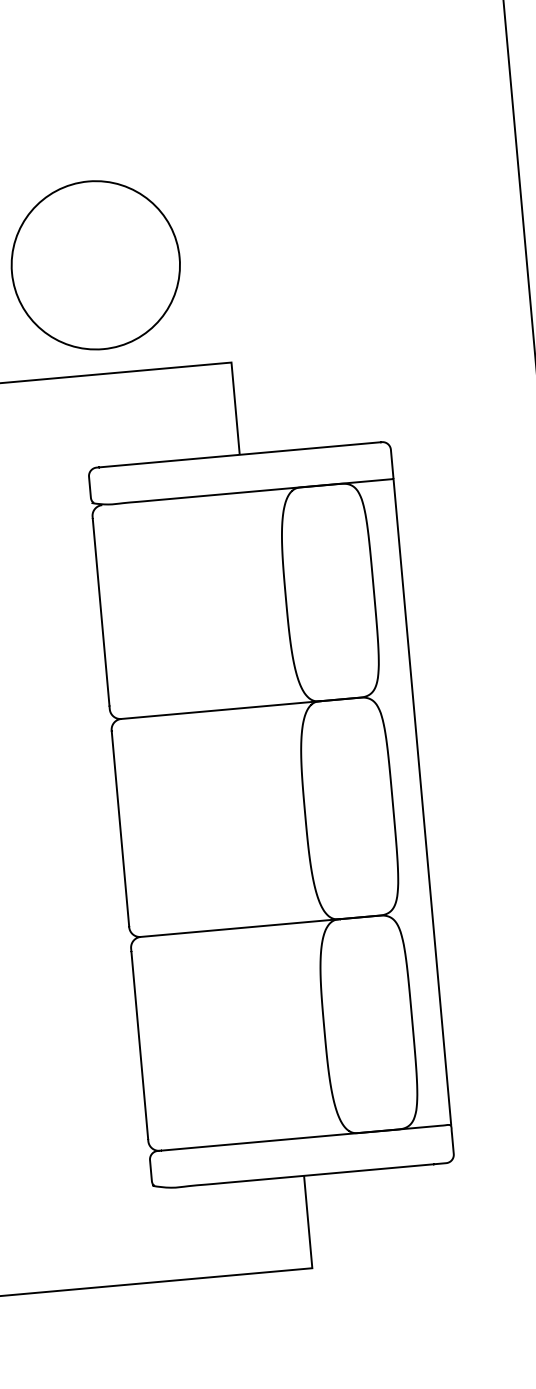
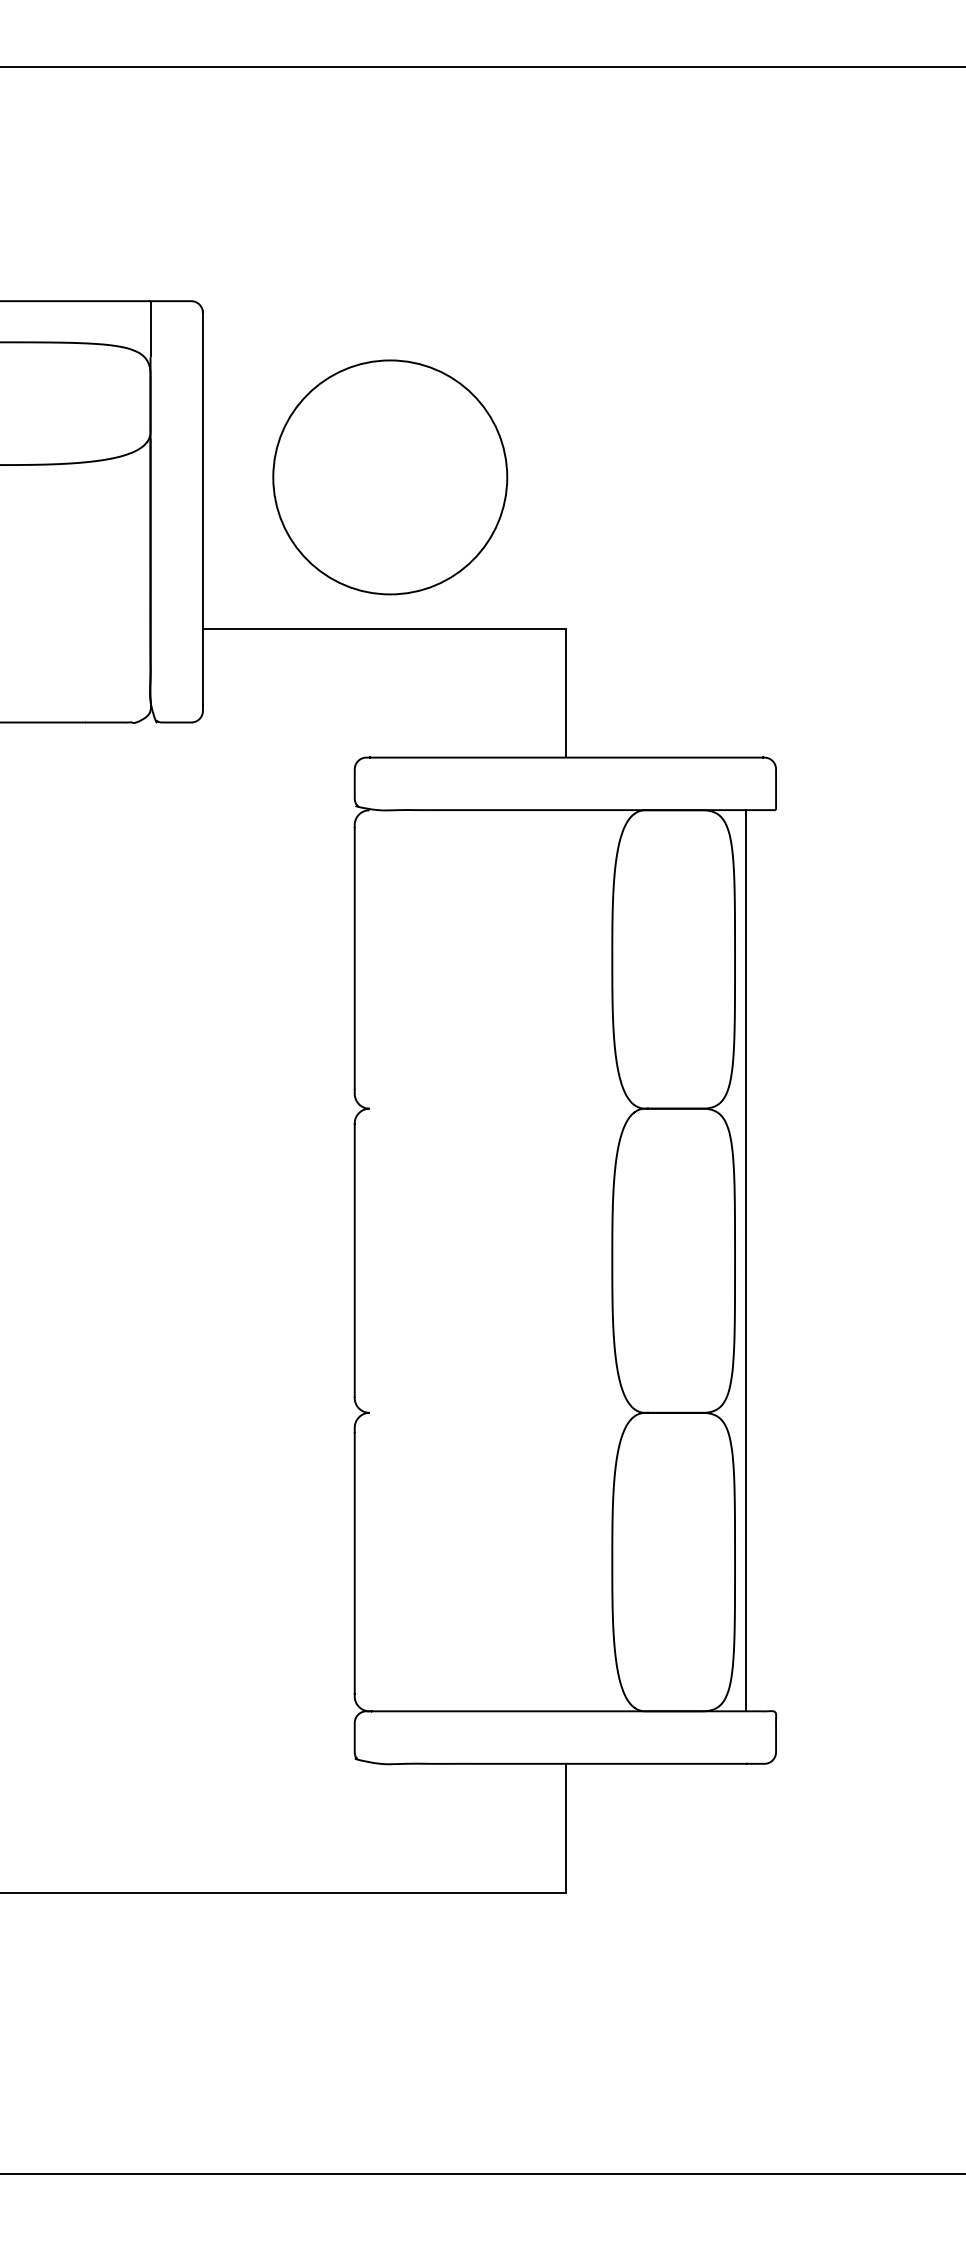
line: (220, 710) -> (507, 1108), removed
line: (422, 801) -> (746, 1260), moved
line: (239, 927) -> (507, 1412), removed

